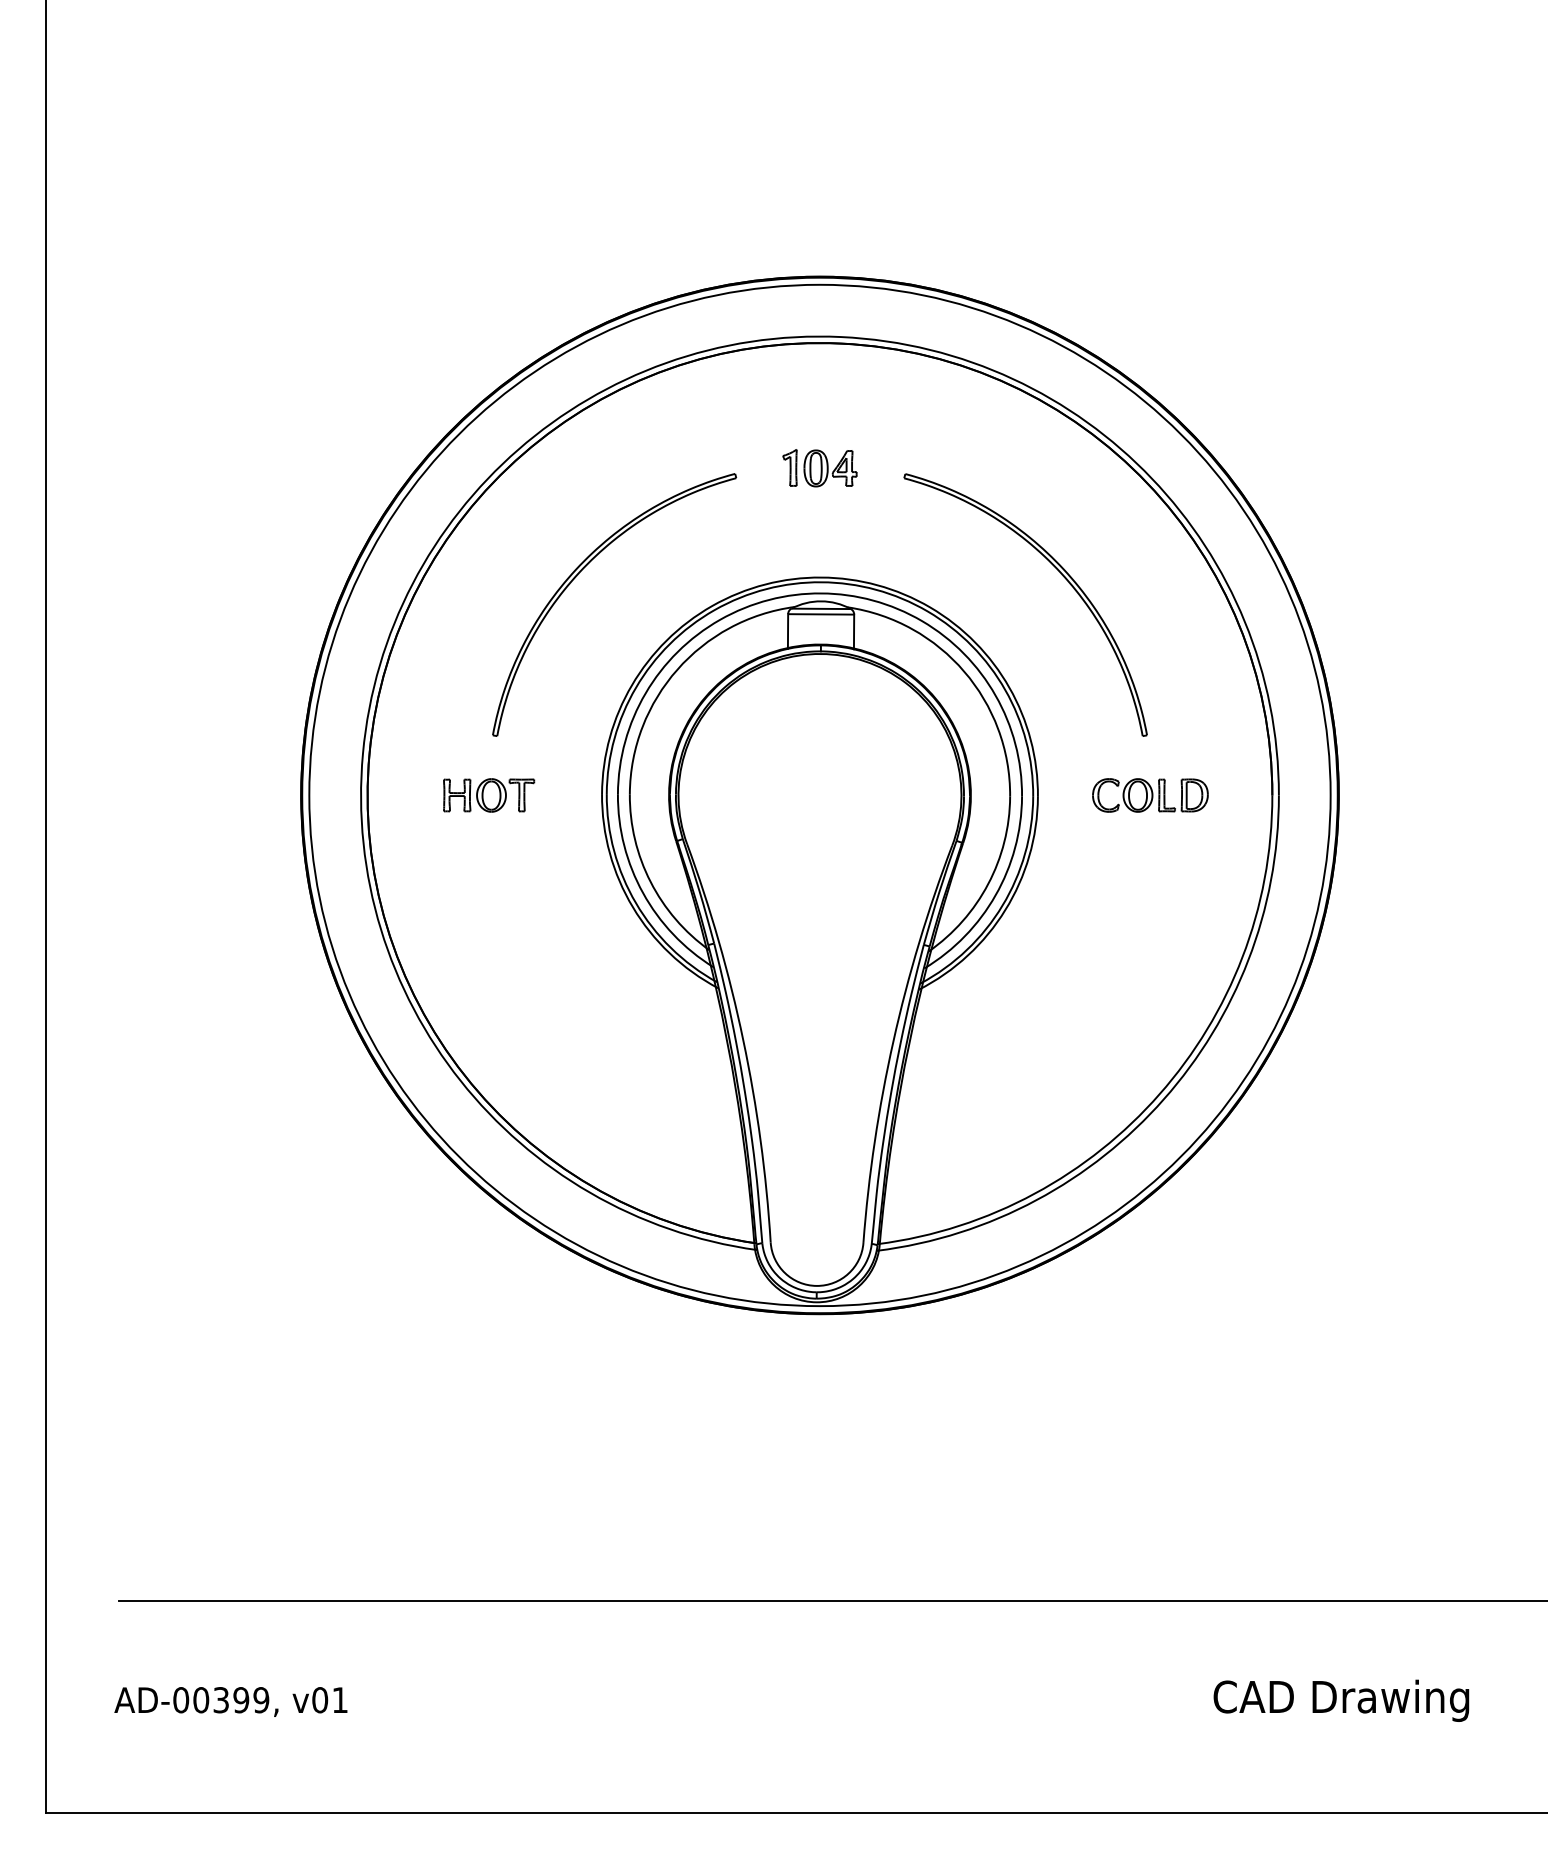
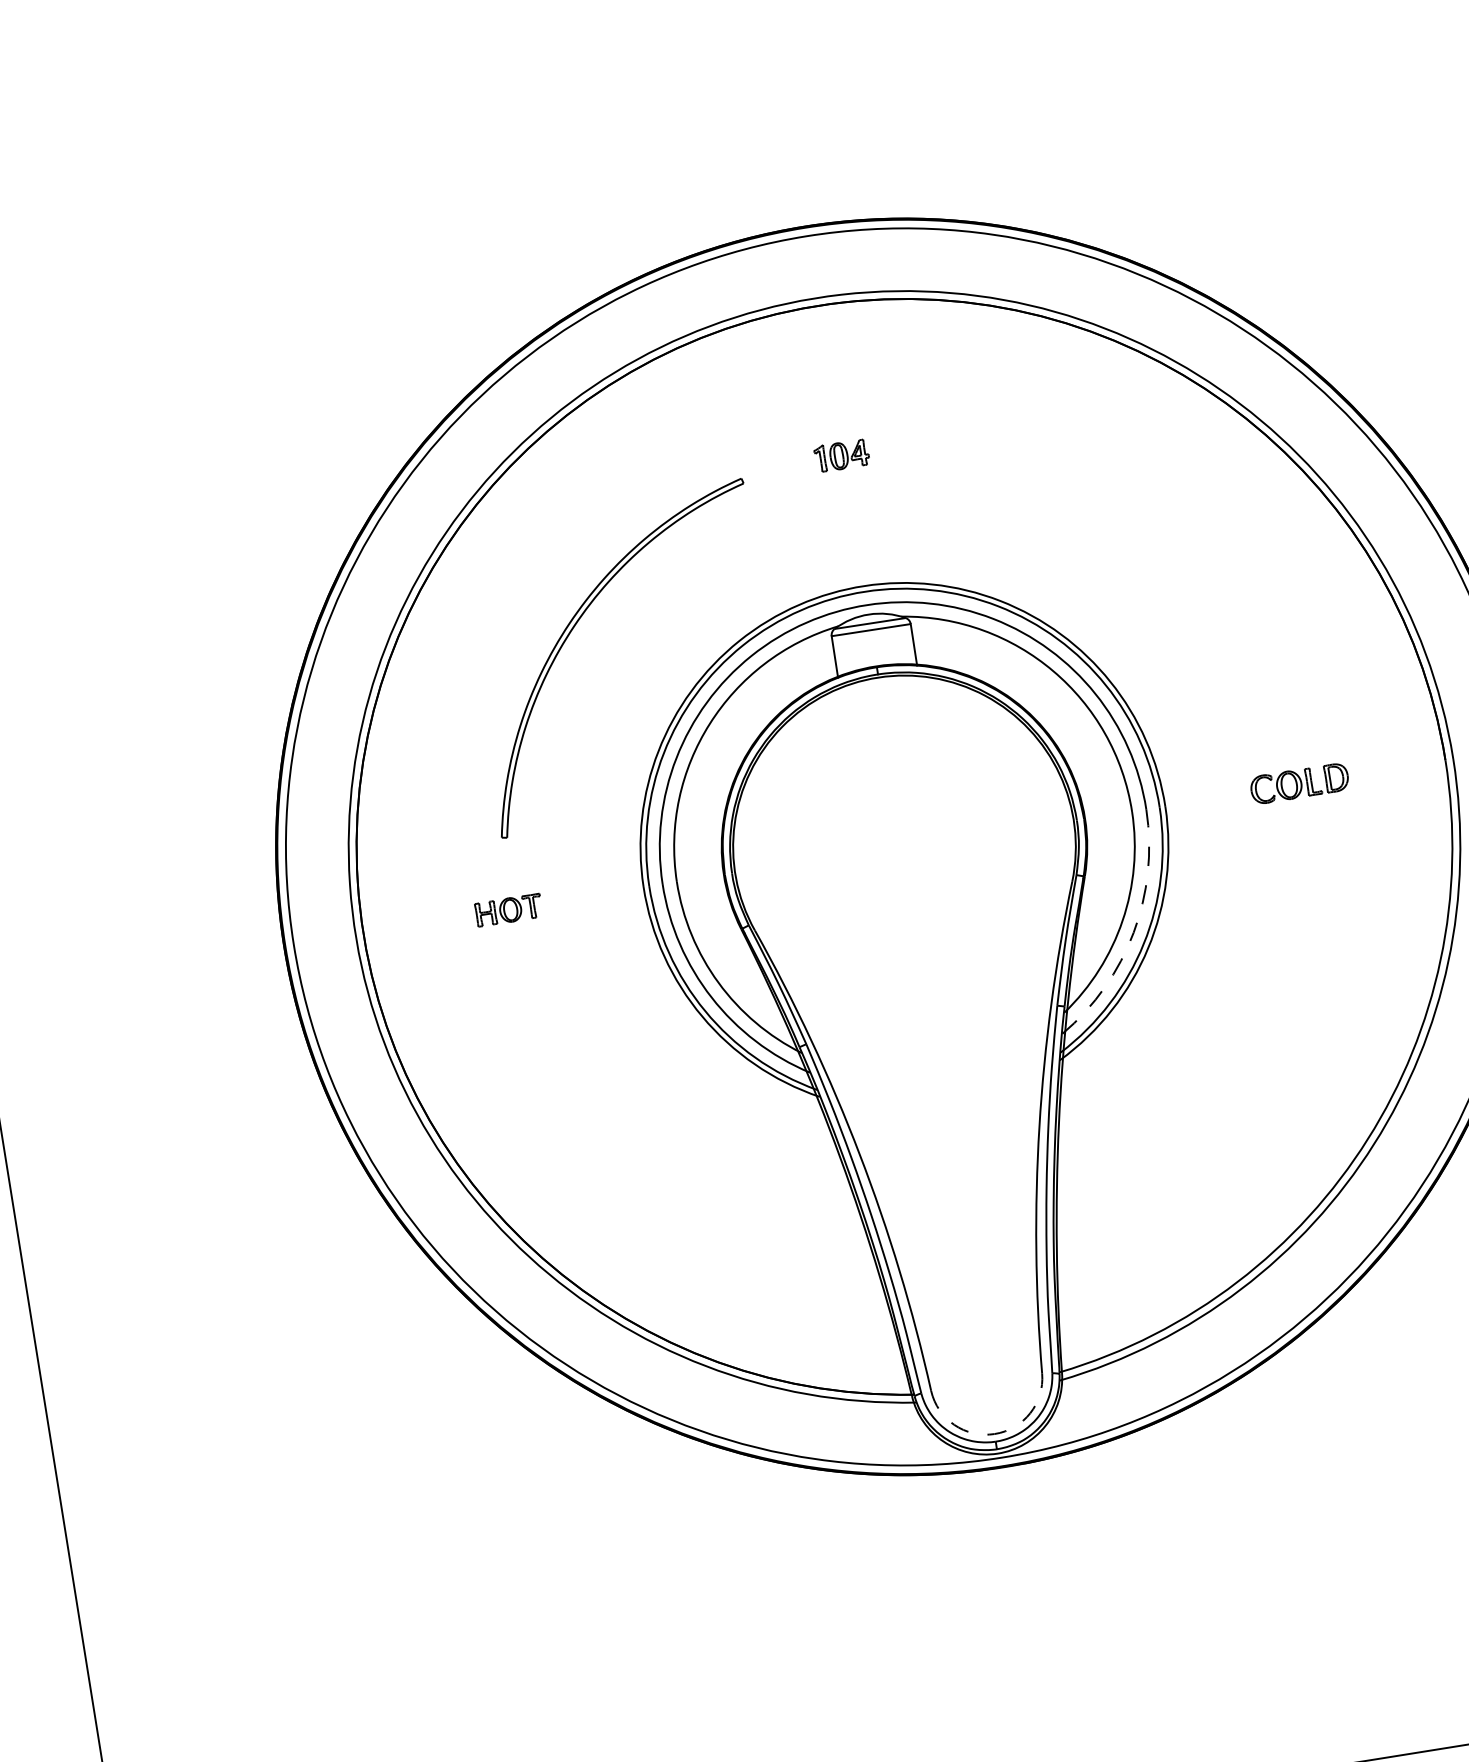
part: (819, 468) -> (841, 455), size x0.6
part: (1061, 575) -> (1151, 537), removed
part: (489, 795) -> (509, 910), size x0.6
part: (1150, 795) -> (1299, 783), size x0.7
arc: (995, 895) -> (1133, 932), solid -> dashed
arc: (816, 1285) -> (994, 1433), solid -> dashed

